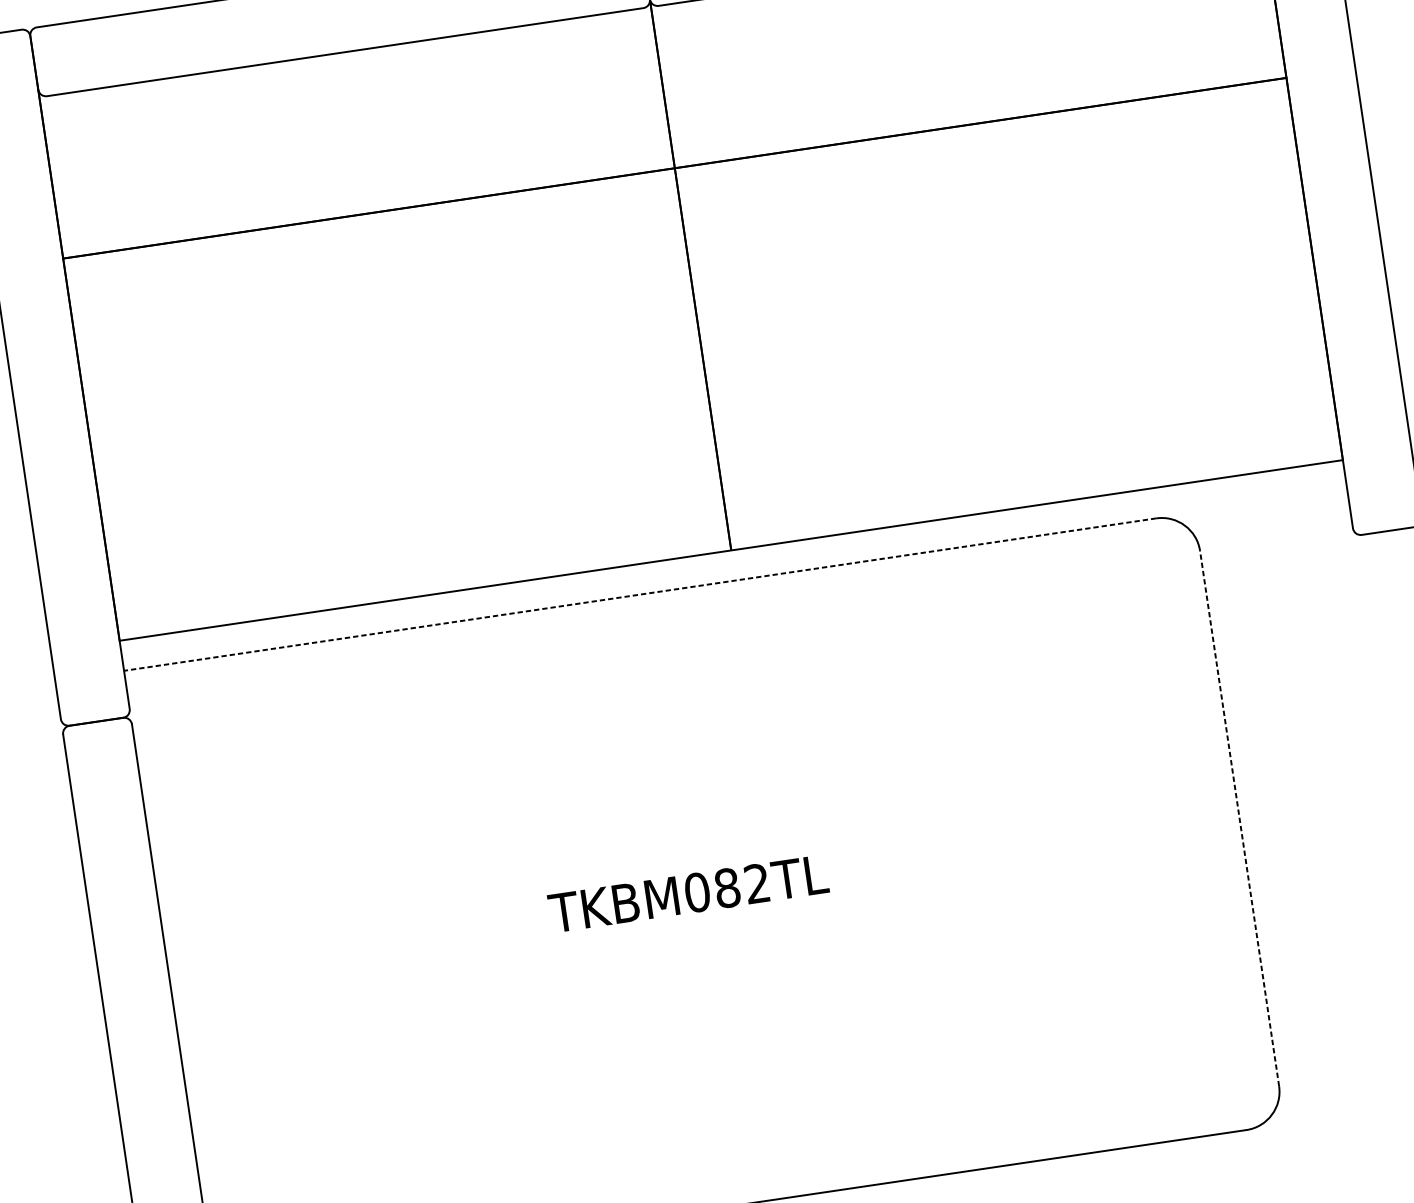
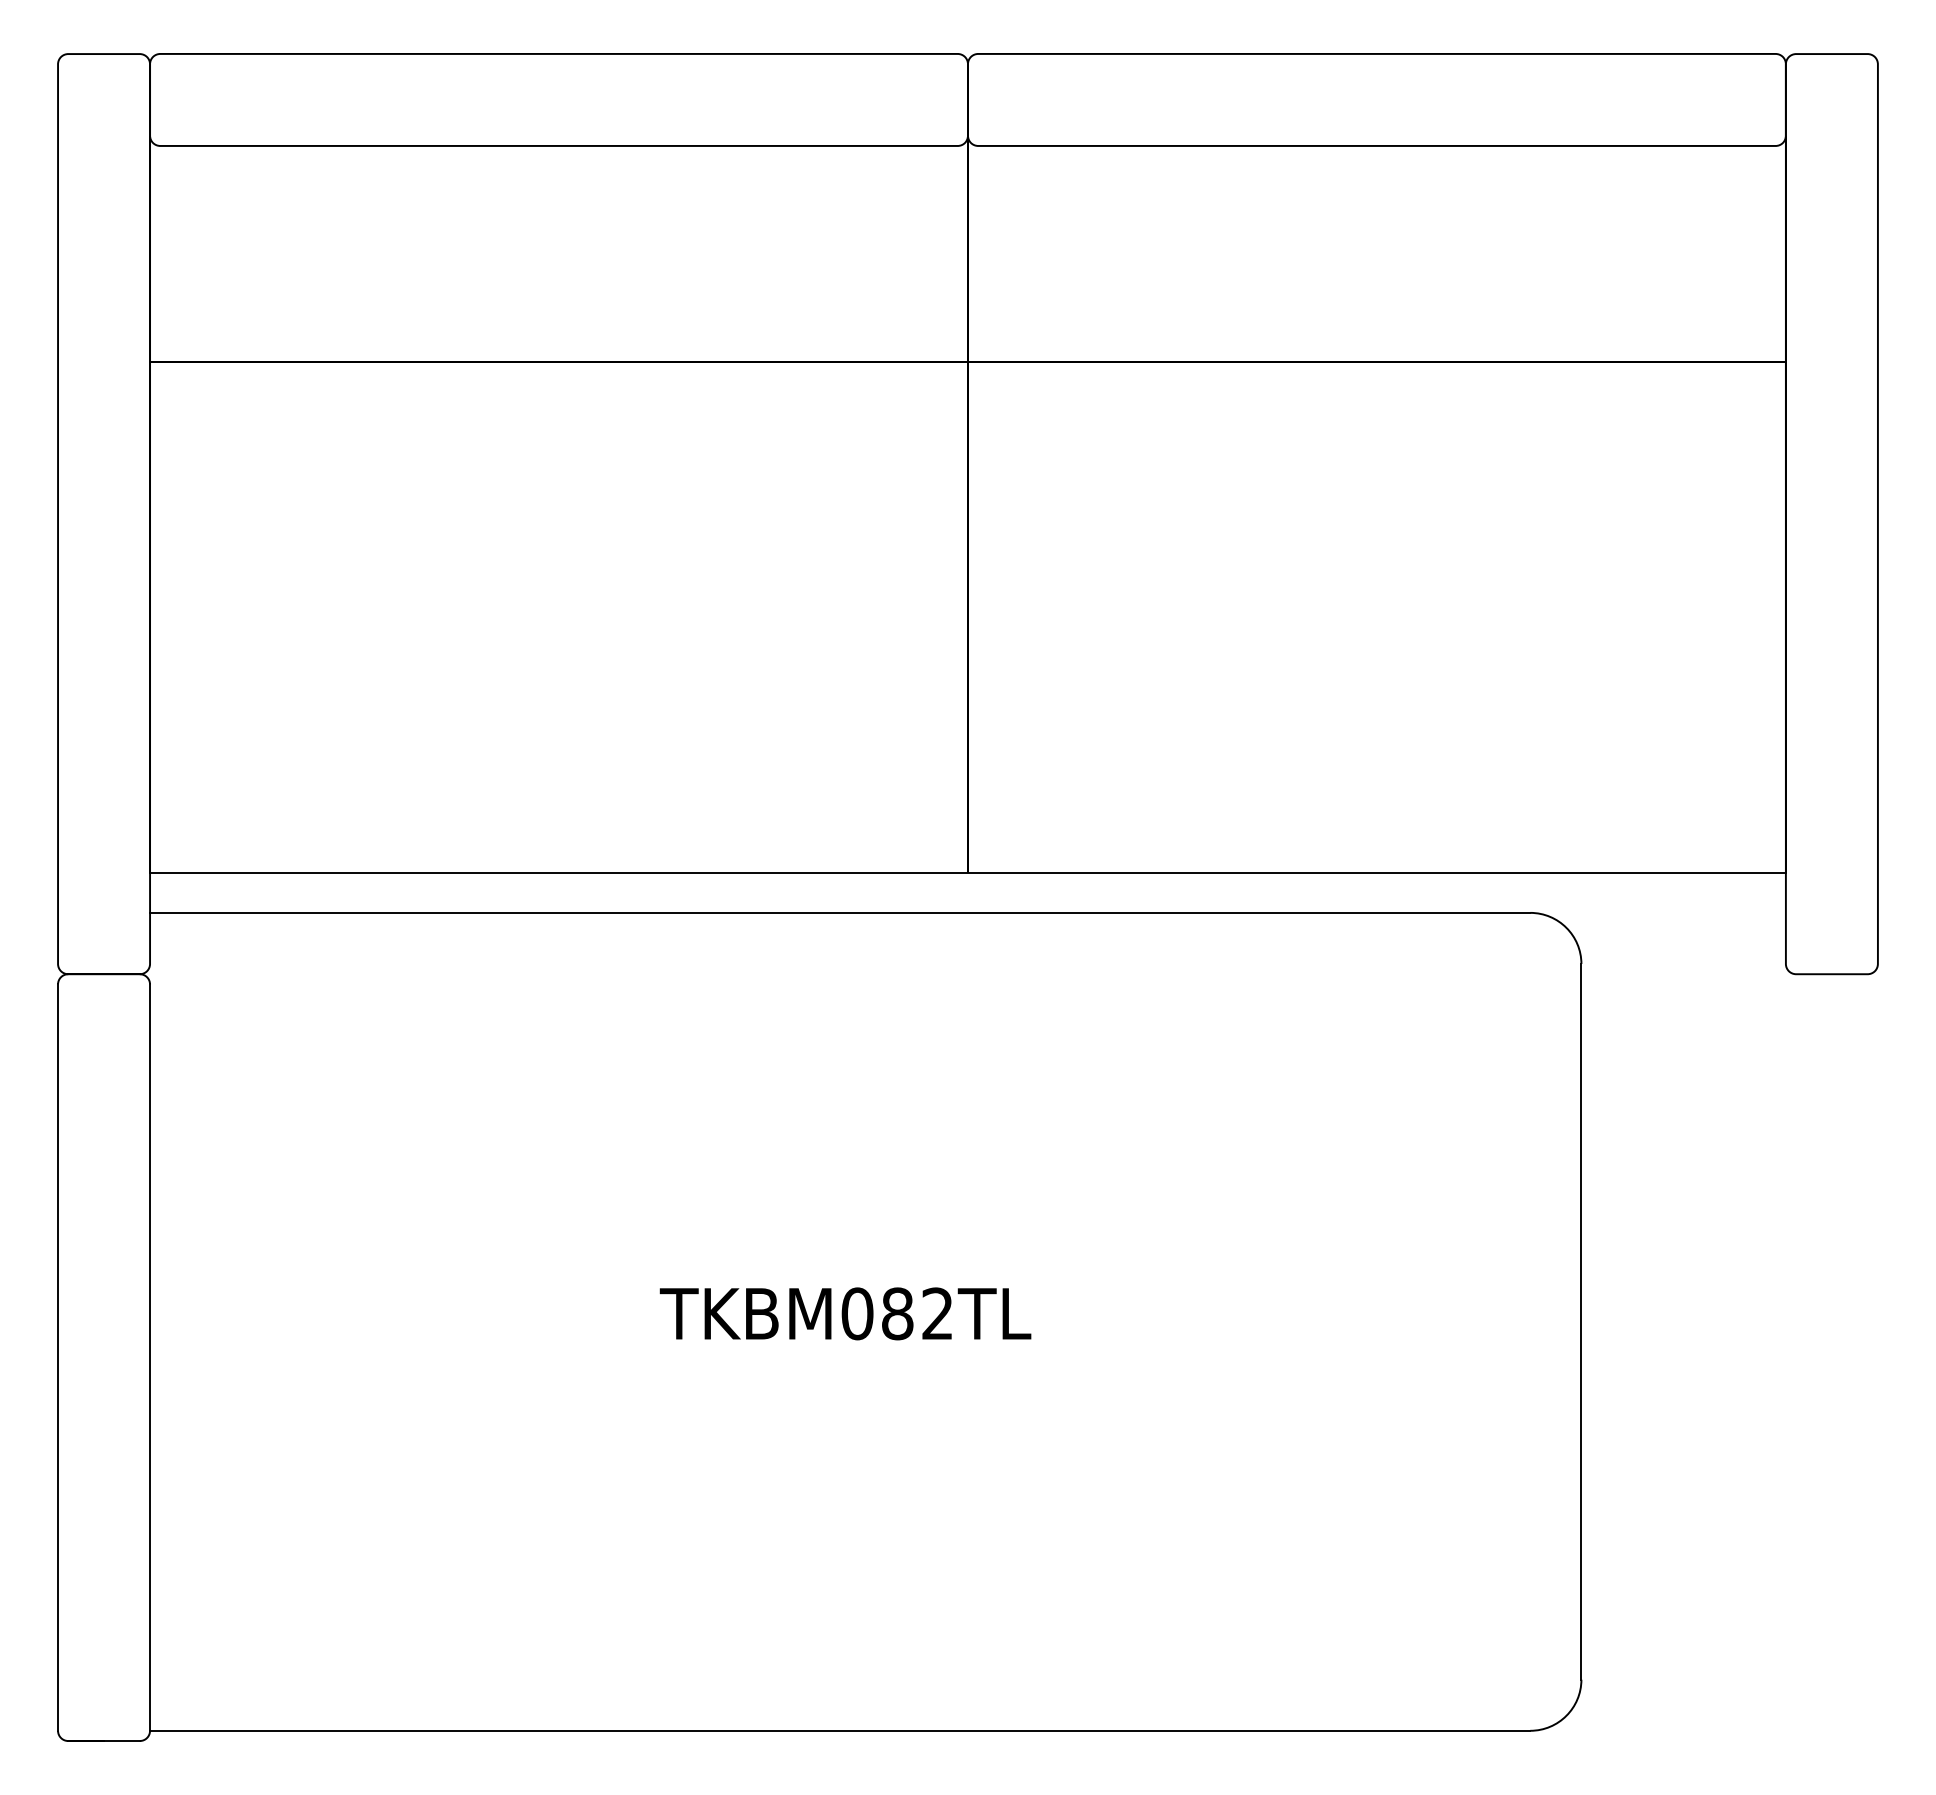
line: (639, 594) -> (839, 912), dashed -> solid
line: (1239, 818) -> (1581, 1321), dashed -> solid

